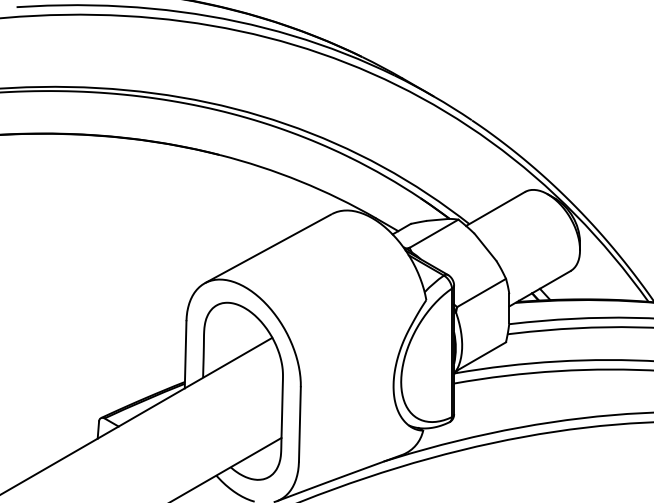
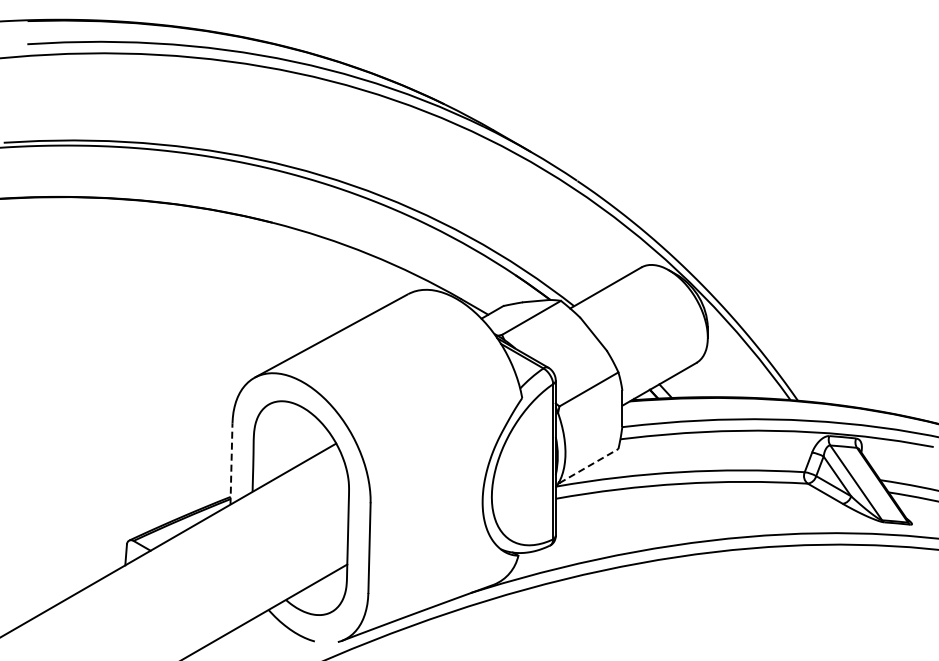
line: (185, 355) -> (231, 464), solid -> dashed
line: (482, 355) -> (589, 465), solid -> dashed

